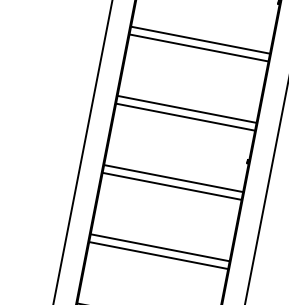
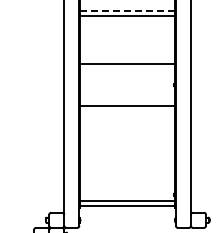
line: (200, 40) -> (127, 11), solid -> dashed
line: (186, 109) -> (127, 58), removed
line: (171, 186) -> (127, 111), removed
line: (159, 247) -> (127, 153), removed
line: (158, 255) -> (127, 158), removed

